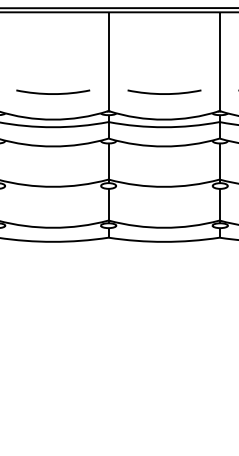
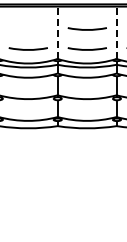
line: (162, 55) -> (86, 29), added
line: (108, 61) -> (57, 32), solid -> dashed
line: (219, 61) -> (116, 32), solid -> dashed

